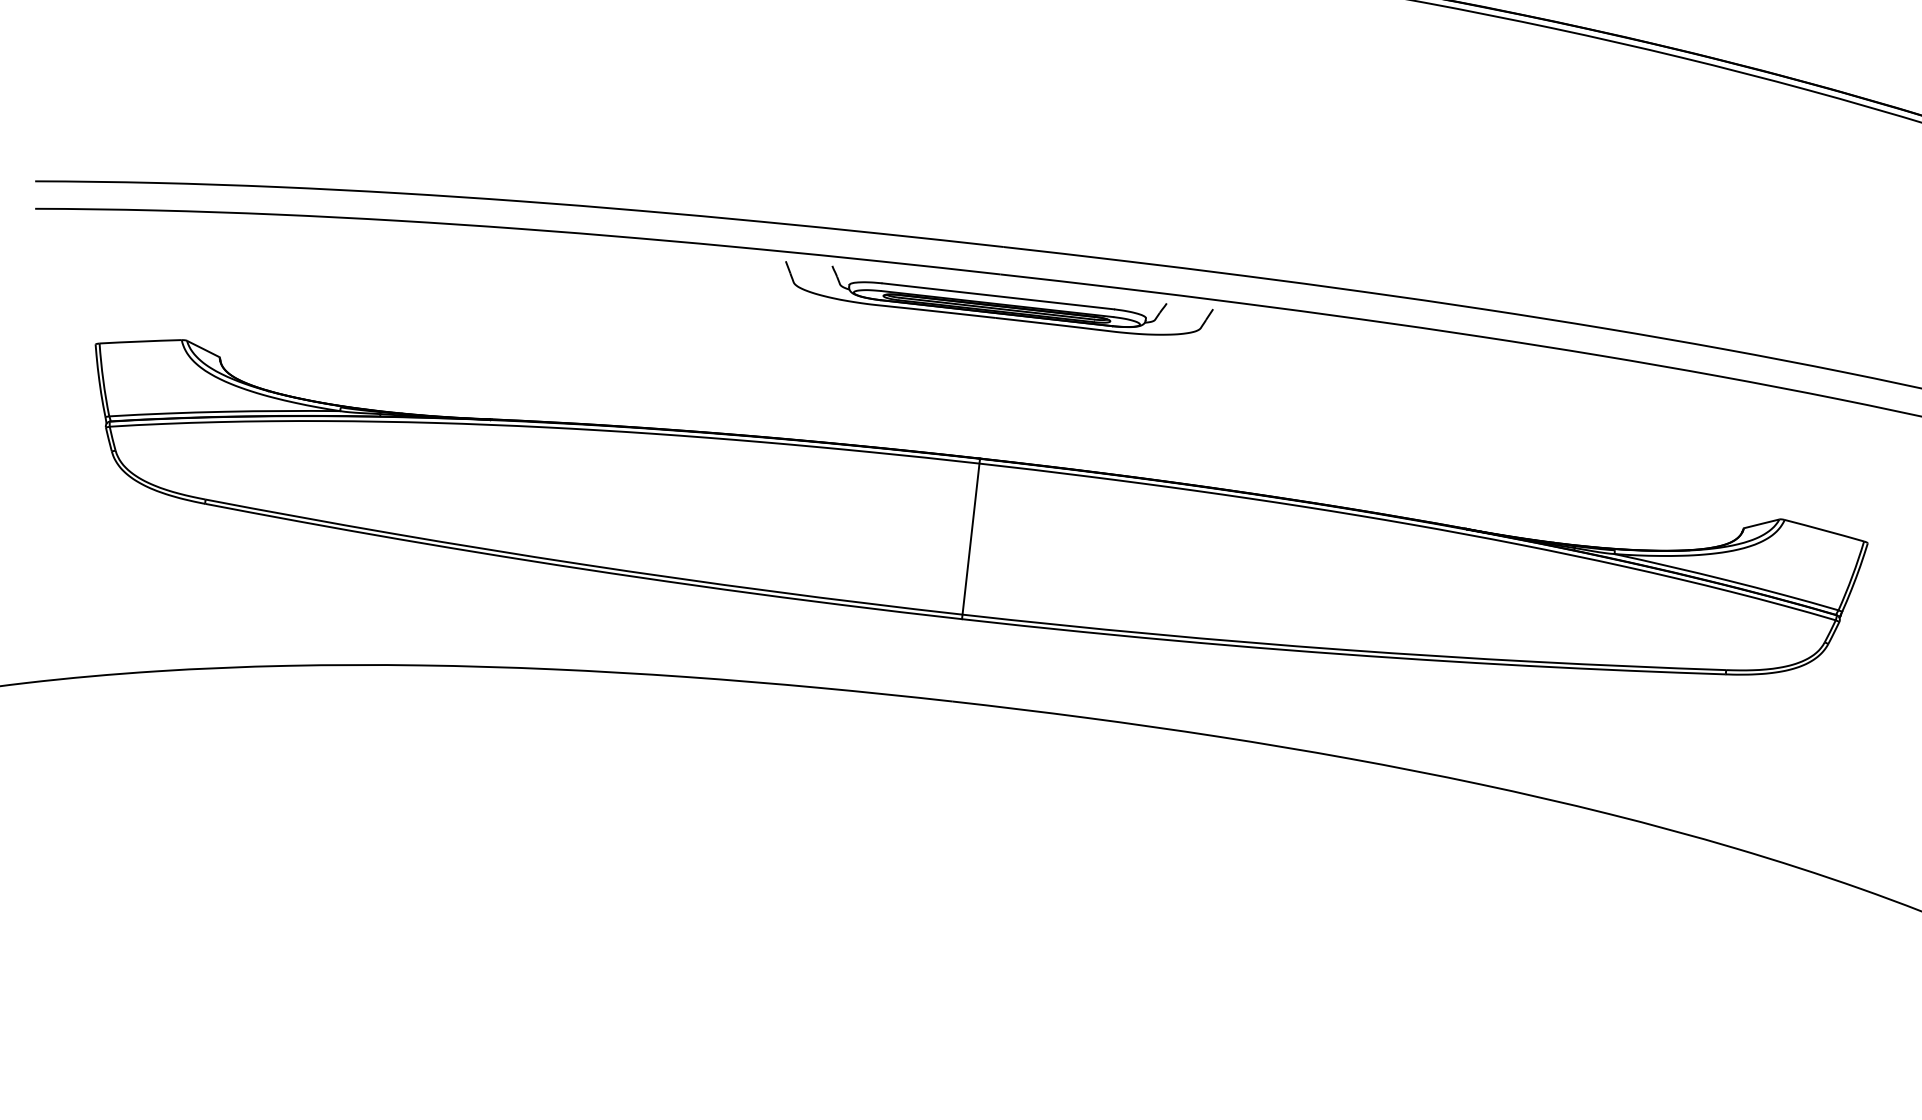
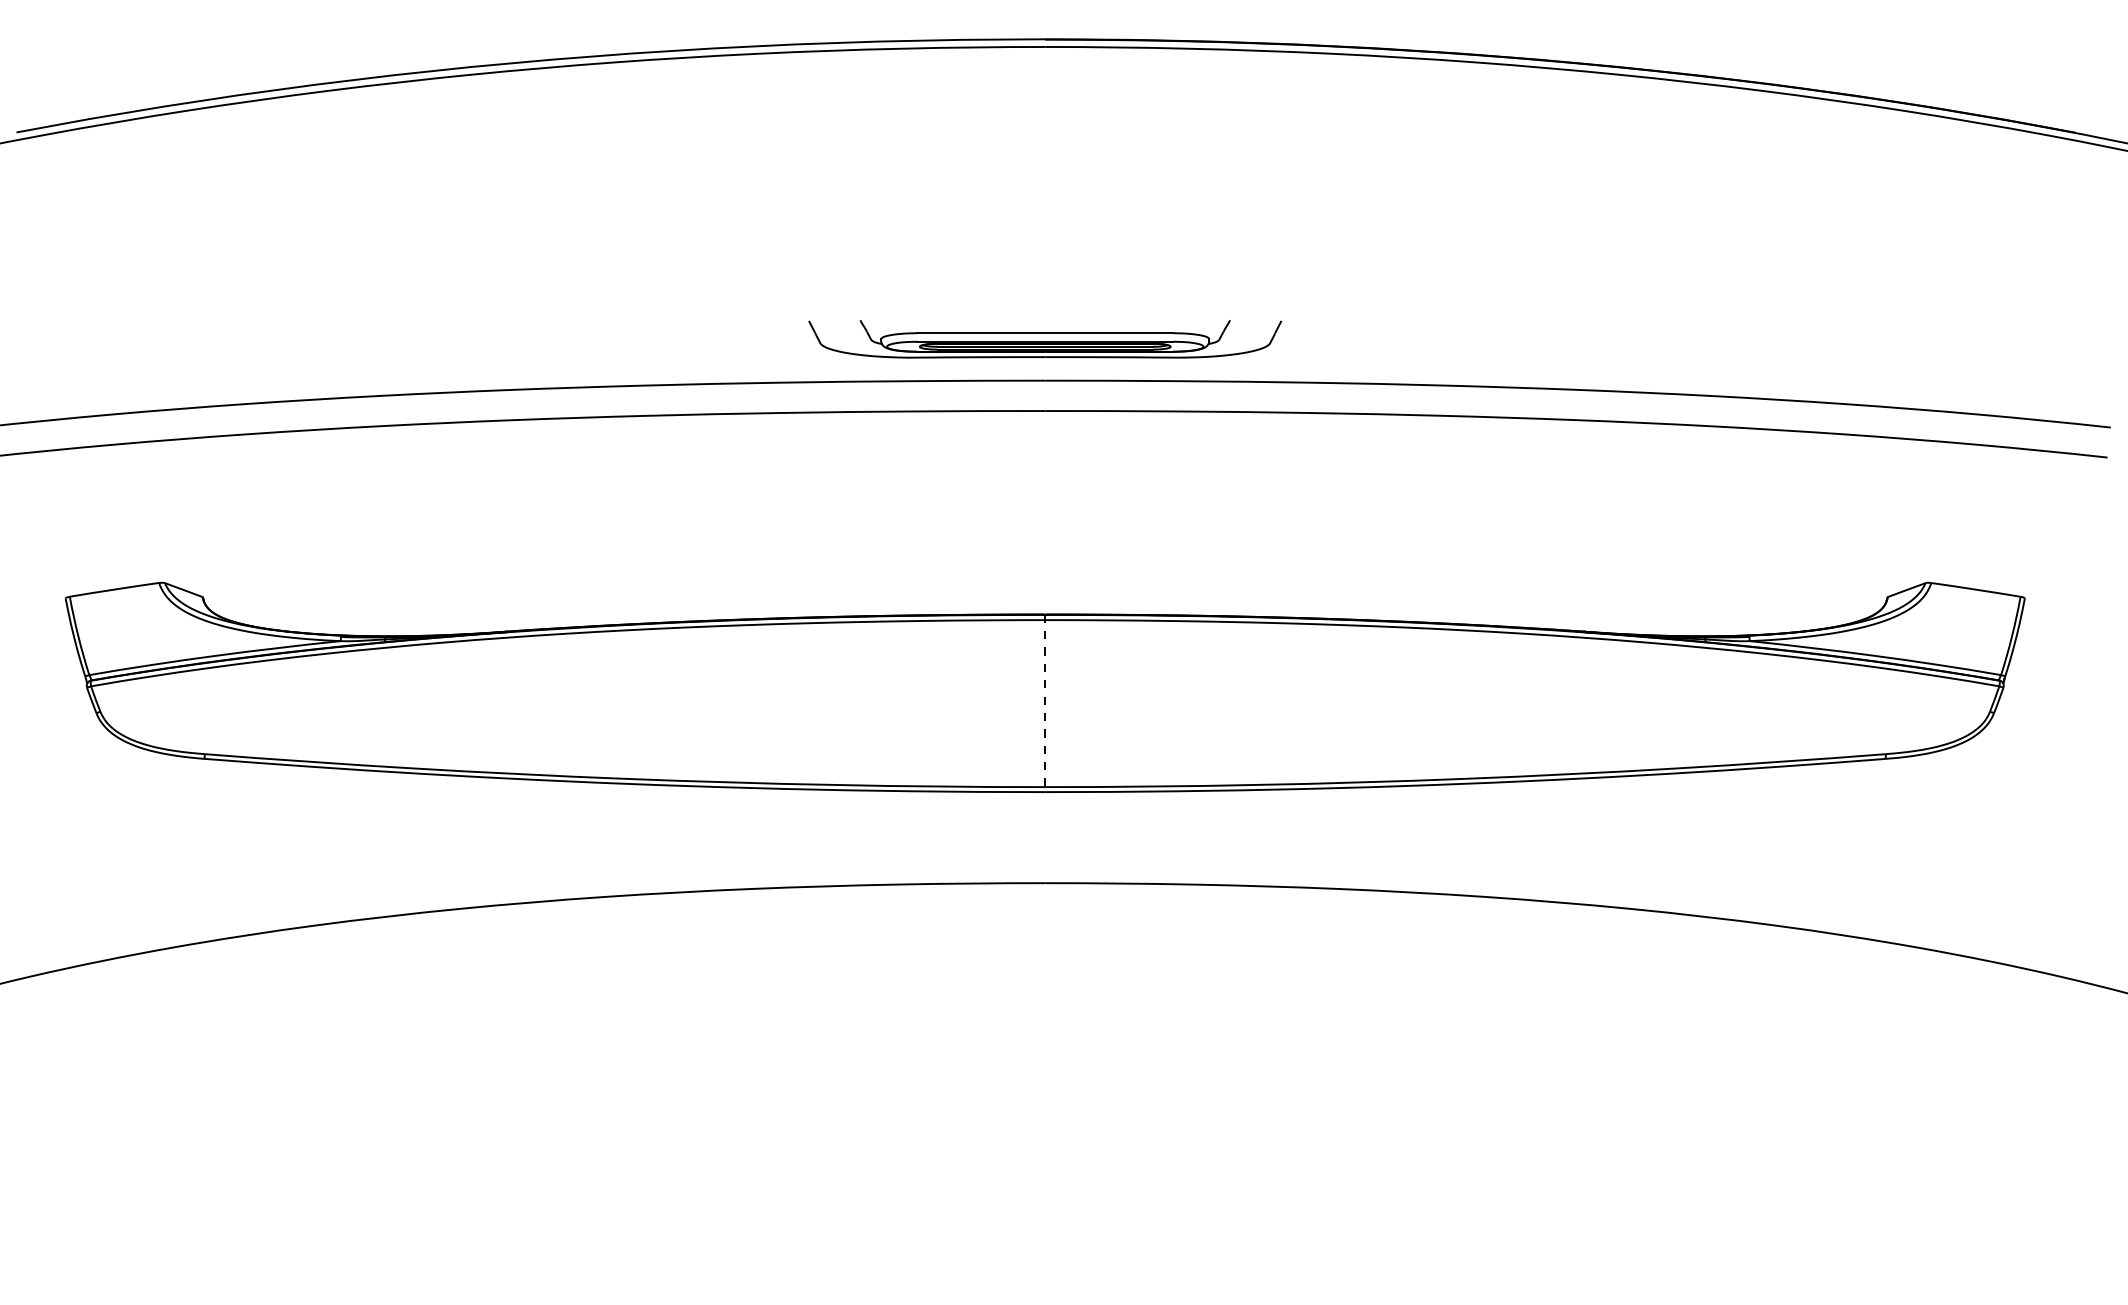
part: (997, 302) -> (1045, 339), moved
line: (971, 539) -> (1045, 703), solid -> dashed

